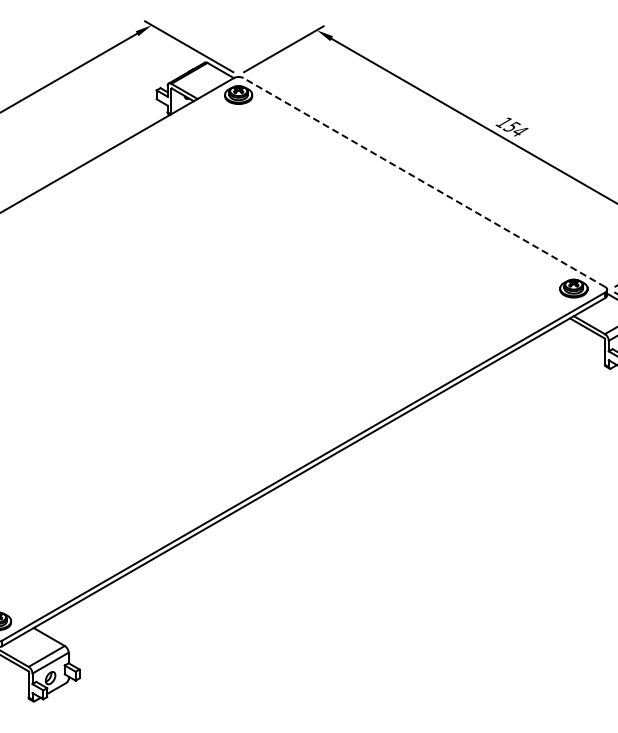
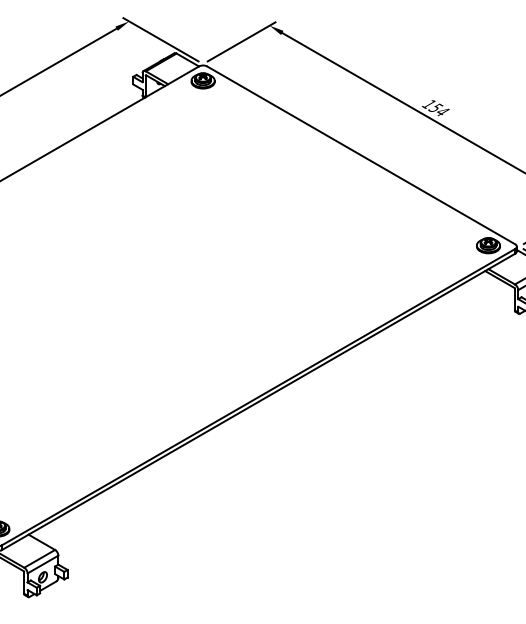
line: (424, 182) -> (361, 155), dashed -> solid

